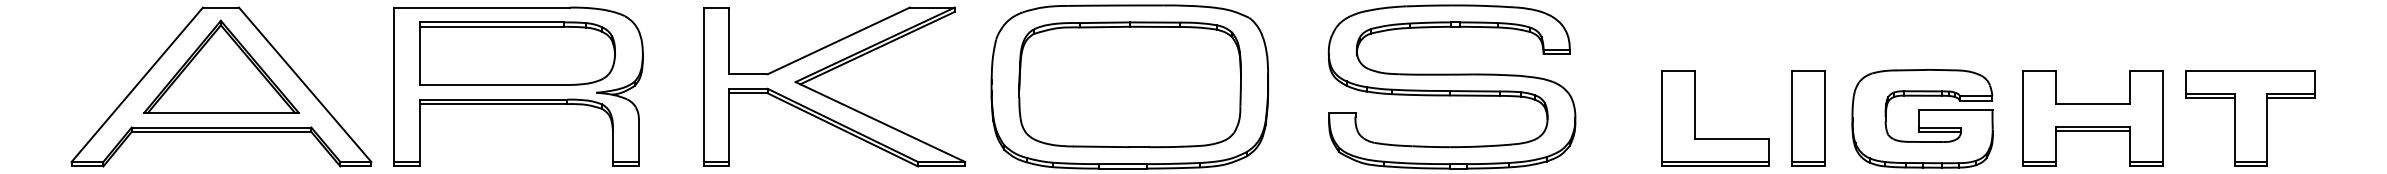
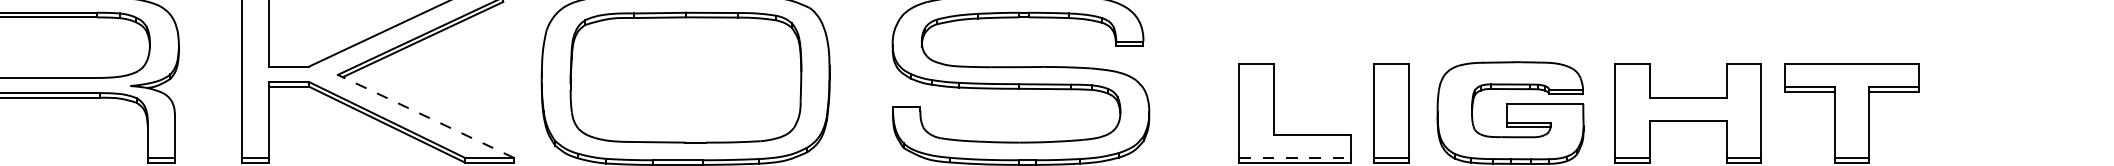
line: (880, 122) -> (426, 116), solid -> dashed
line: (2093, 131) -> (1688, 126), removed
line: (1715, 161) -> (1295, 157), solid -> dashed

